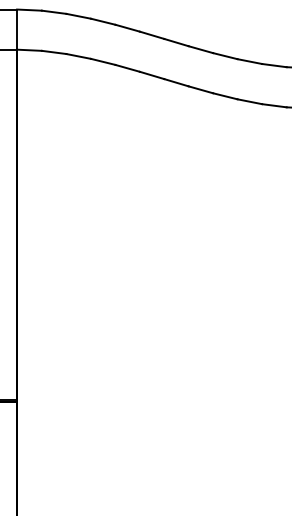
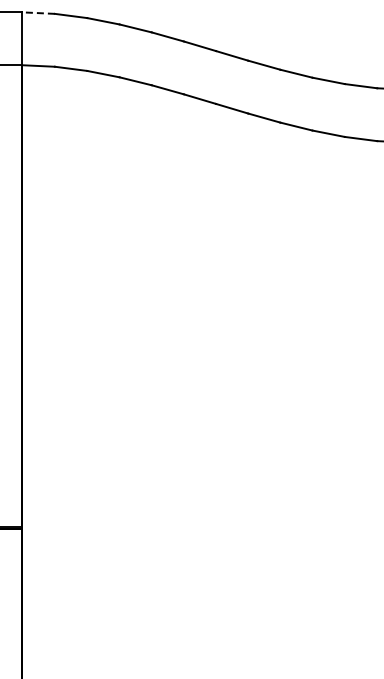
line: (29, 10) -> (38, 13), solid -> dashed

